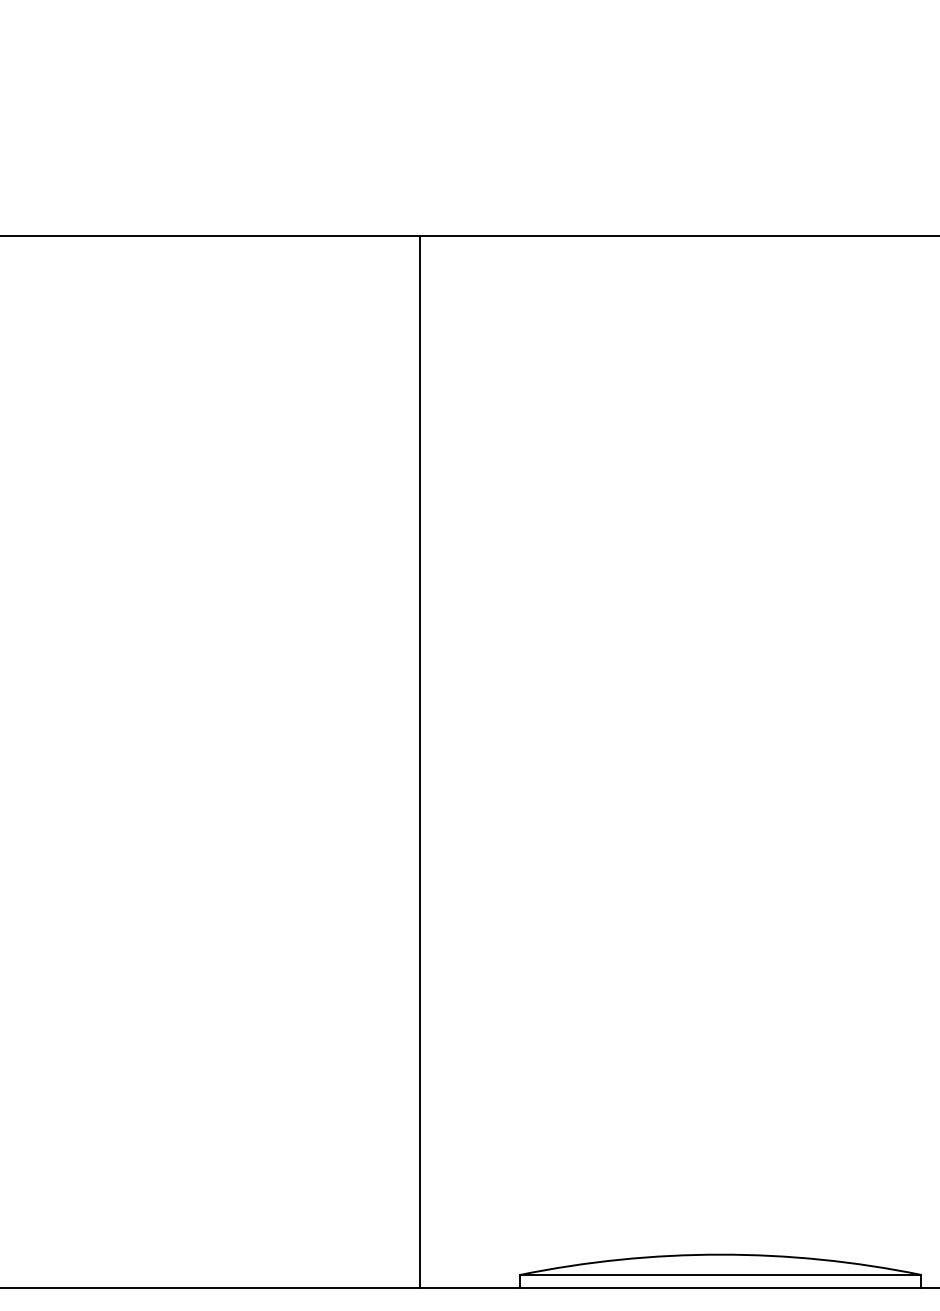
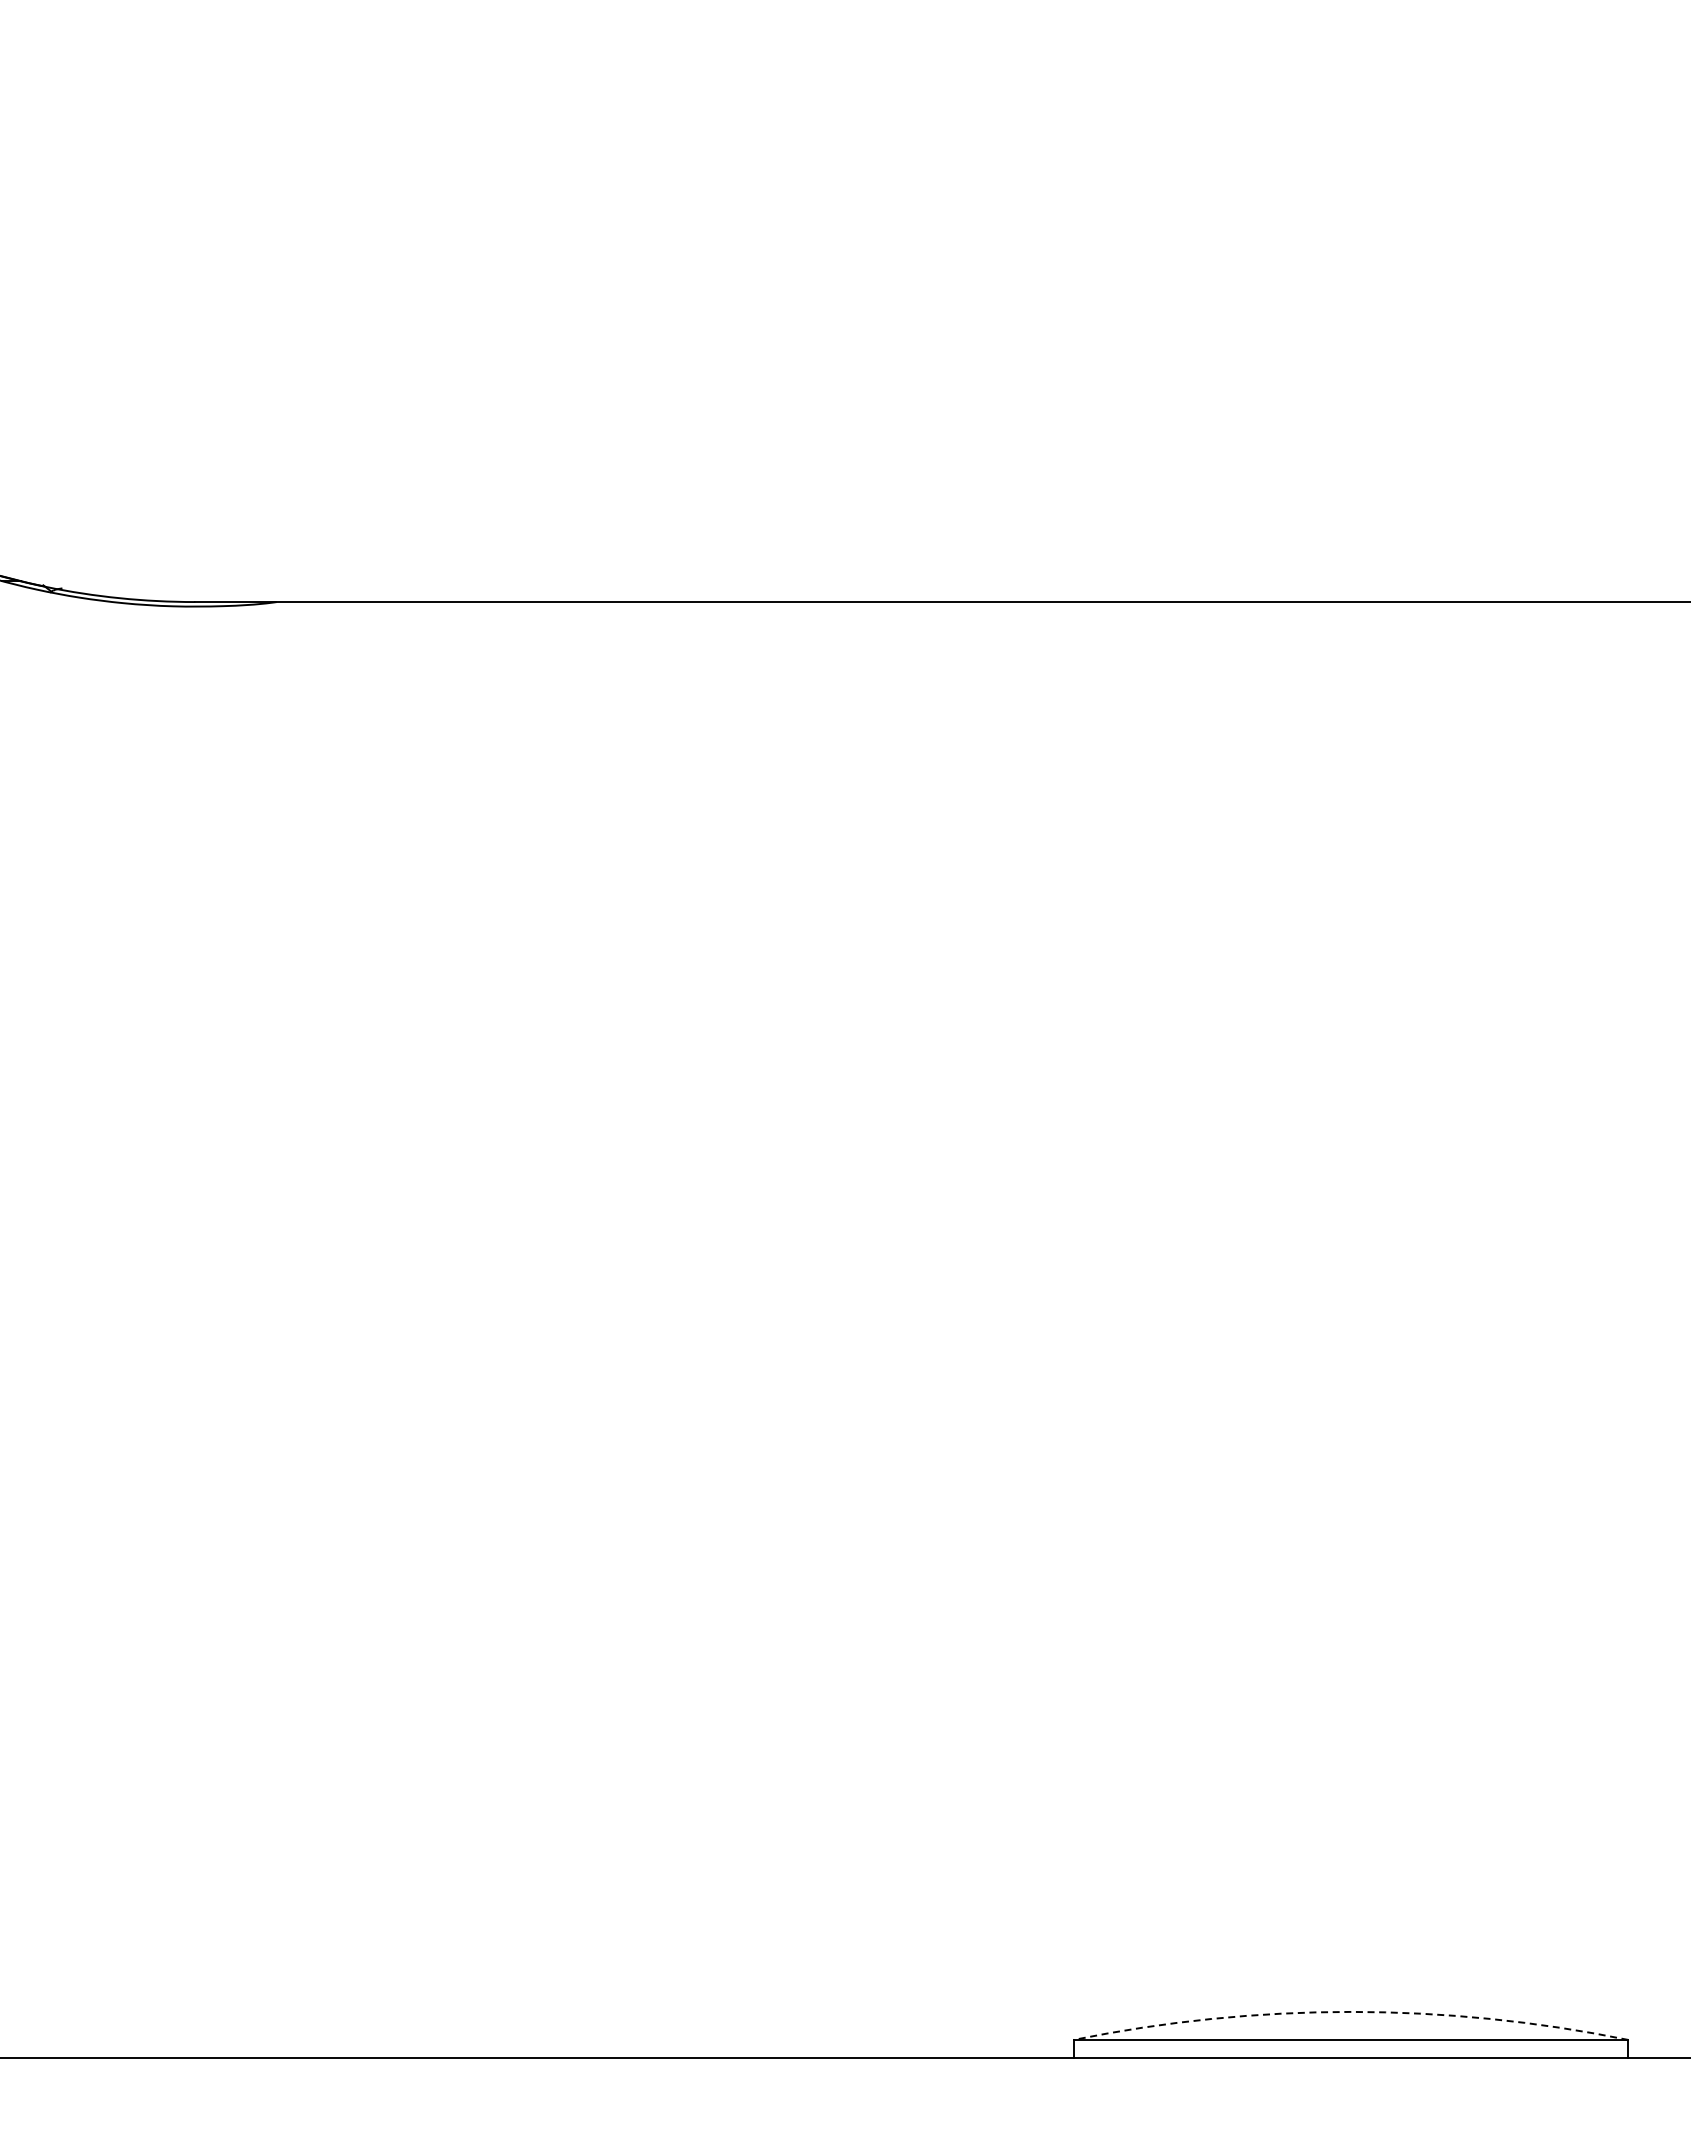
line: (419, 762) -> (934, 1330), removed
arc: (721, 1254) -> (1351, 2011), solid -> dashed

